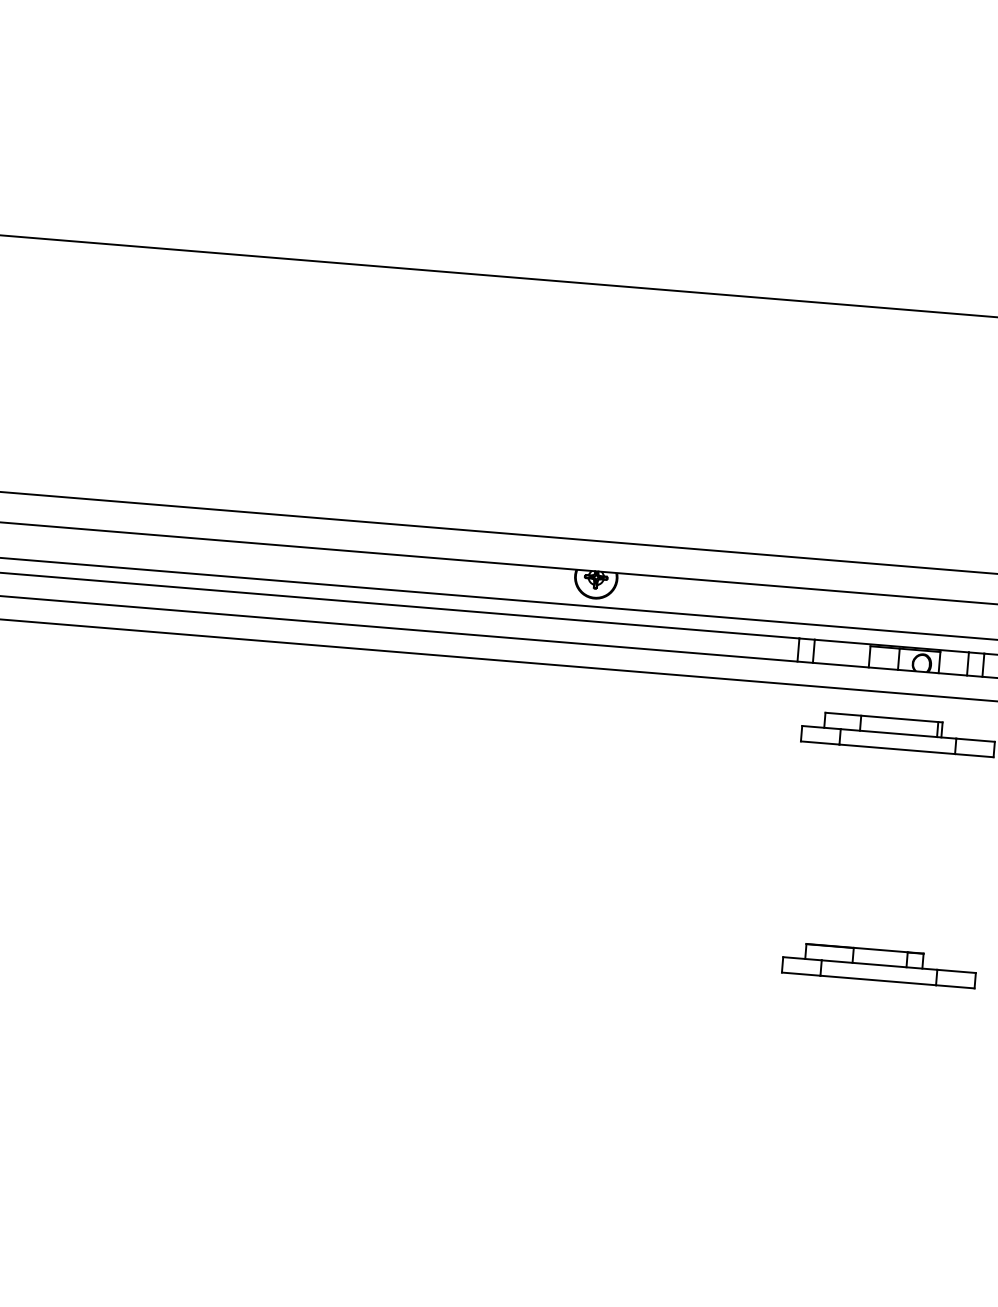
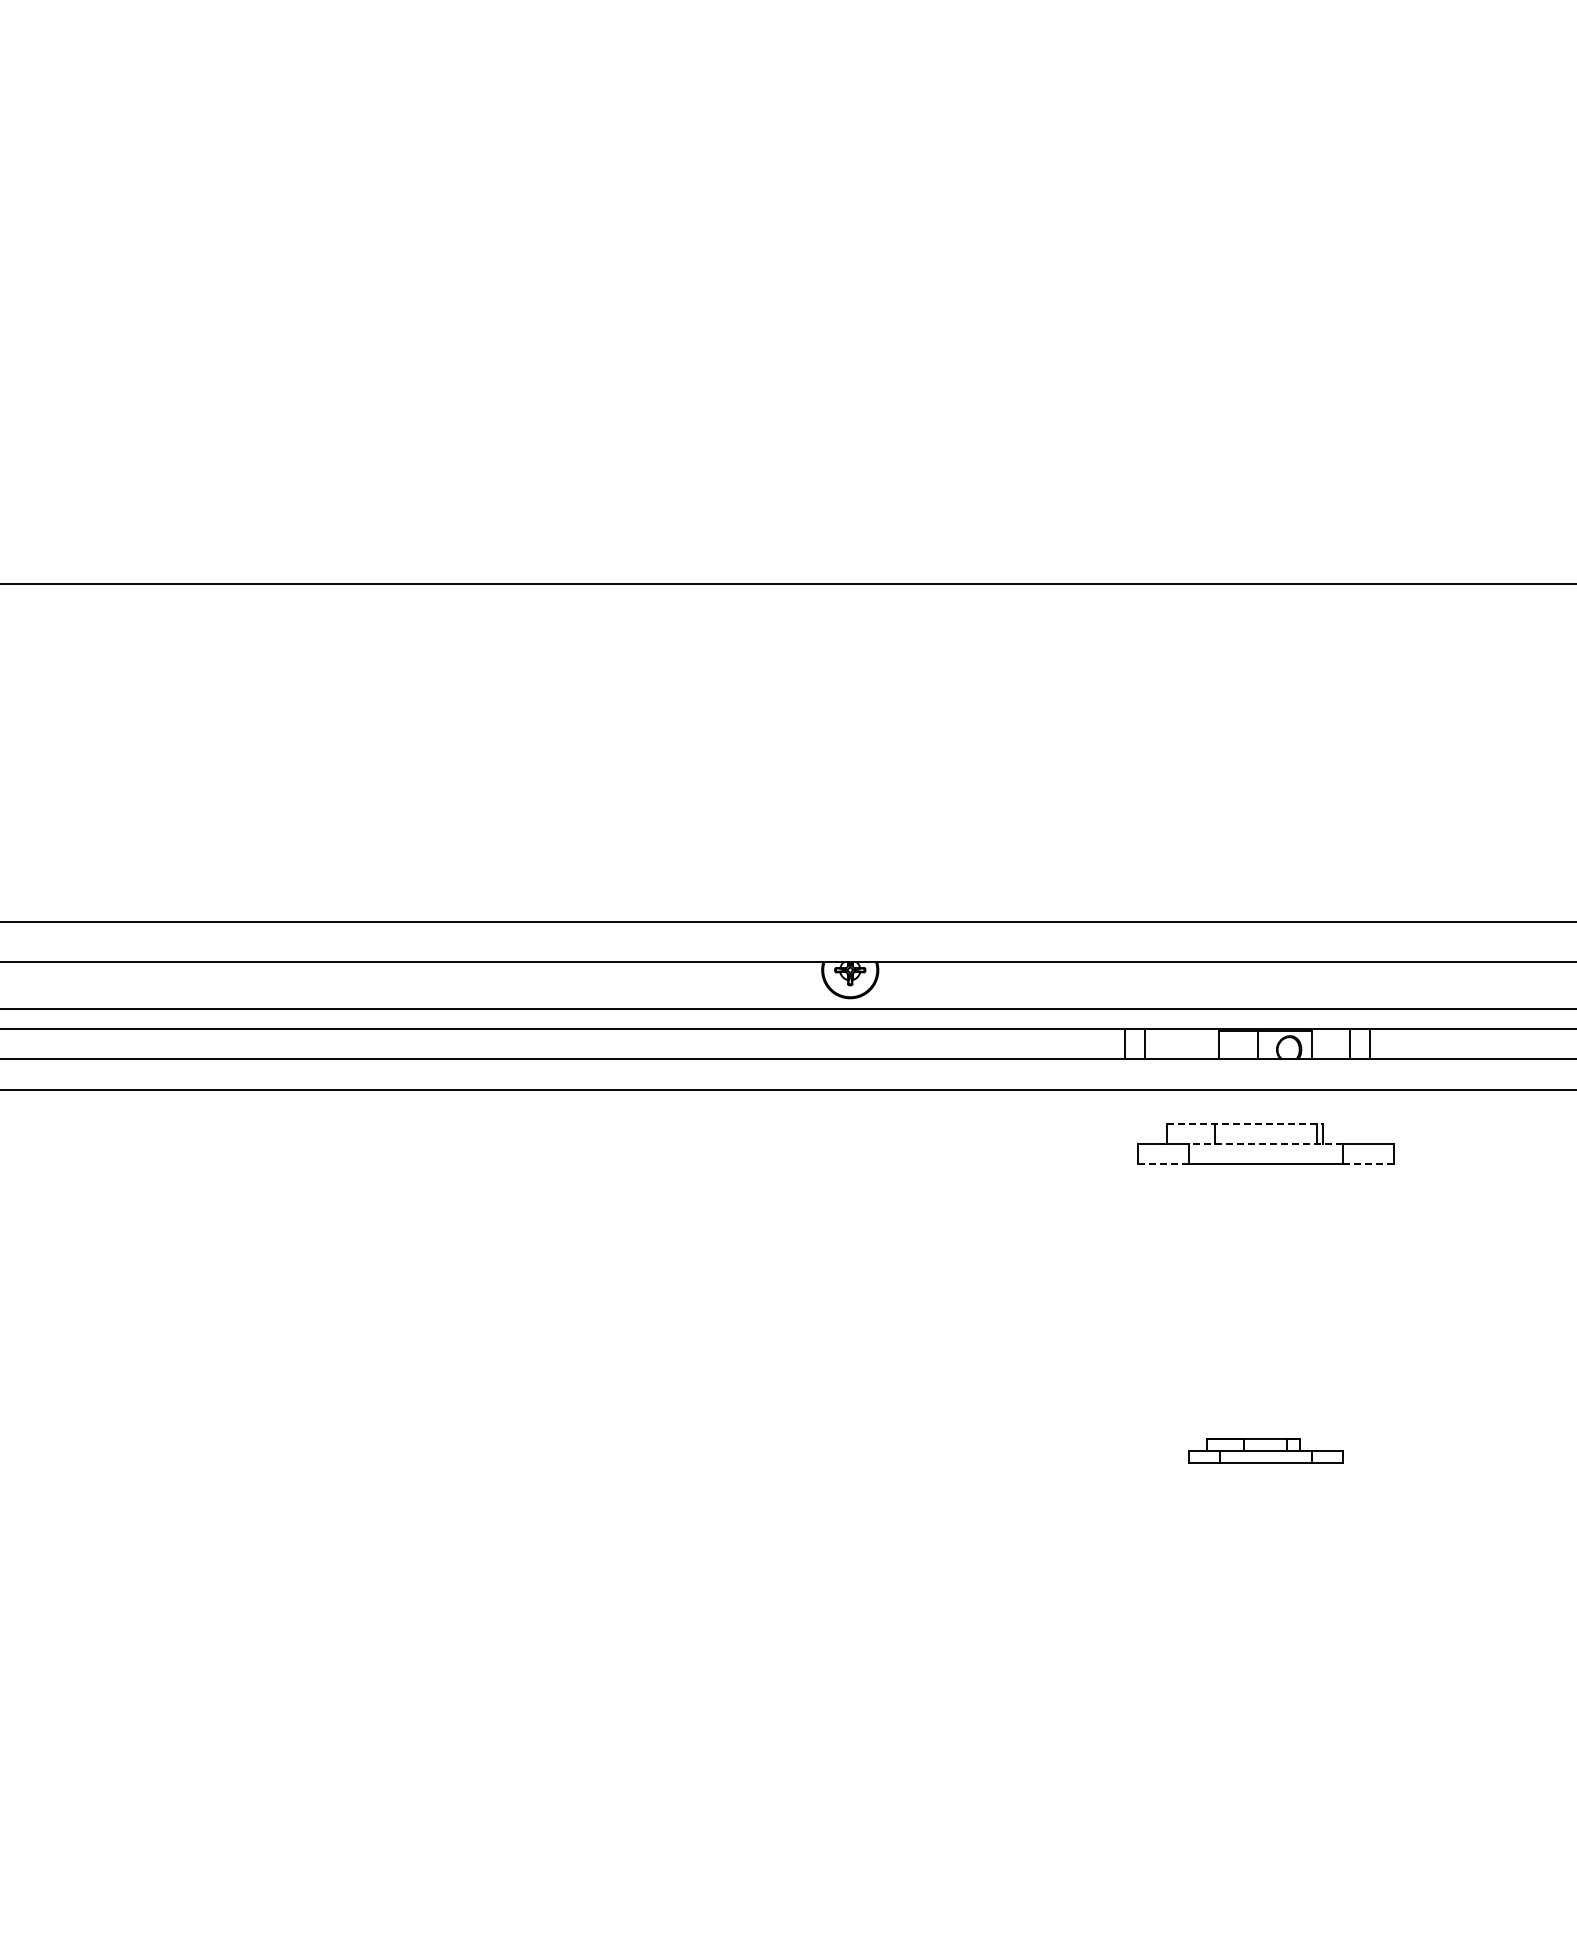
line: (883, 717) -> (1244, 1123), solid -> dashed
line: (898, 733) -> (1265, 1143), solid -> dashed
line: (820, 743) -> (1163, 1164), solid -> dashed
line: (974, 755) -> (1368, 1164), solid -> dashed
part: (879, 964) -> (1265, 1450), size x0.6

